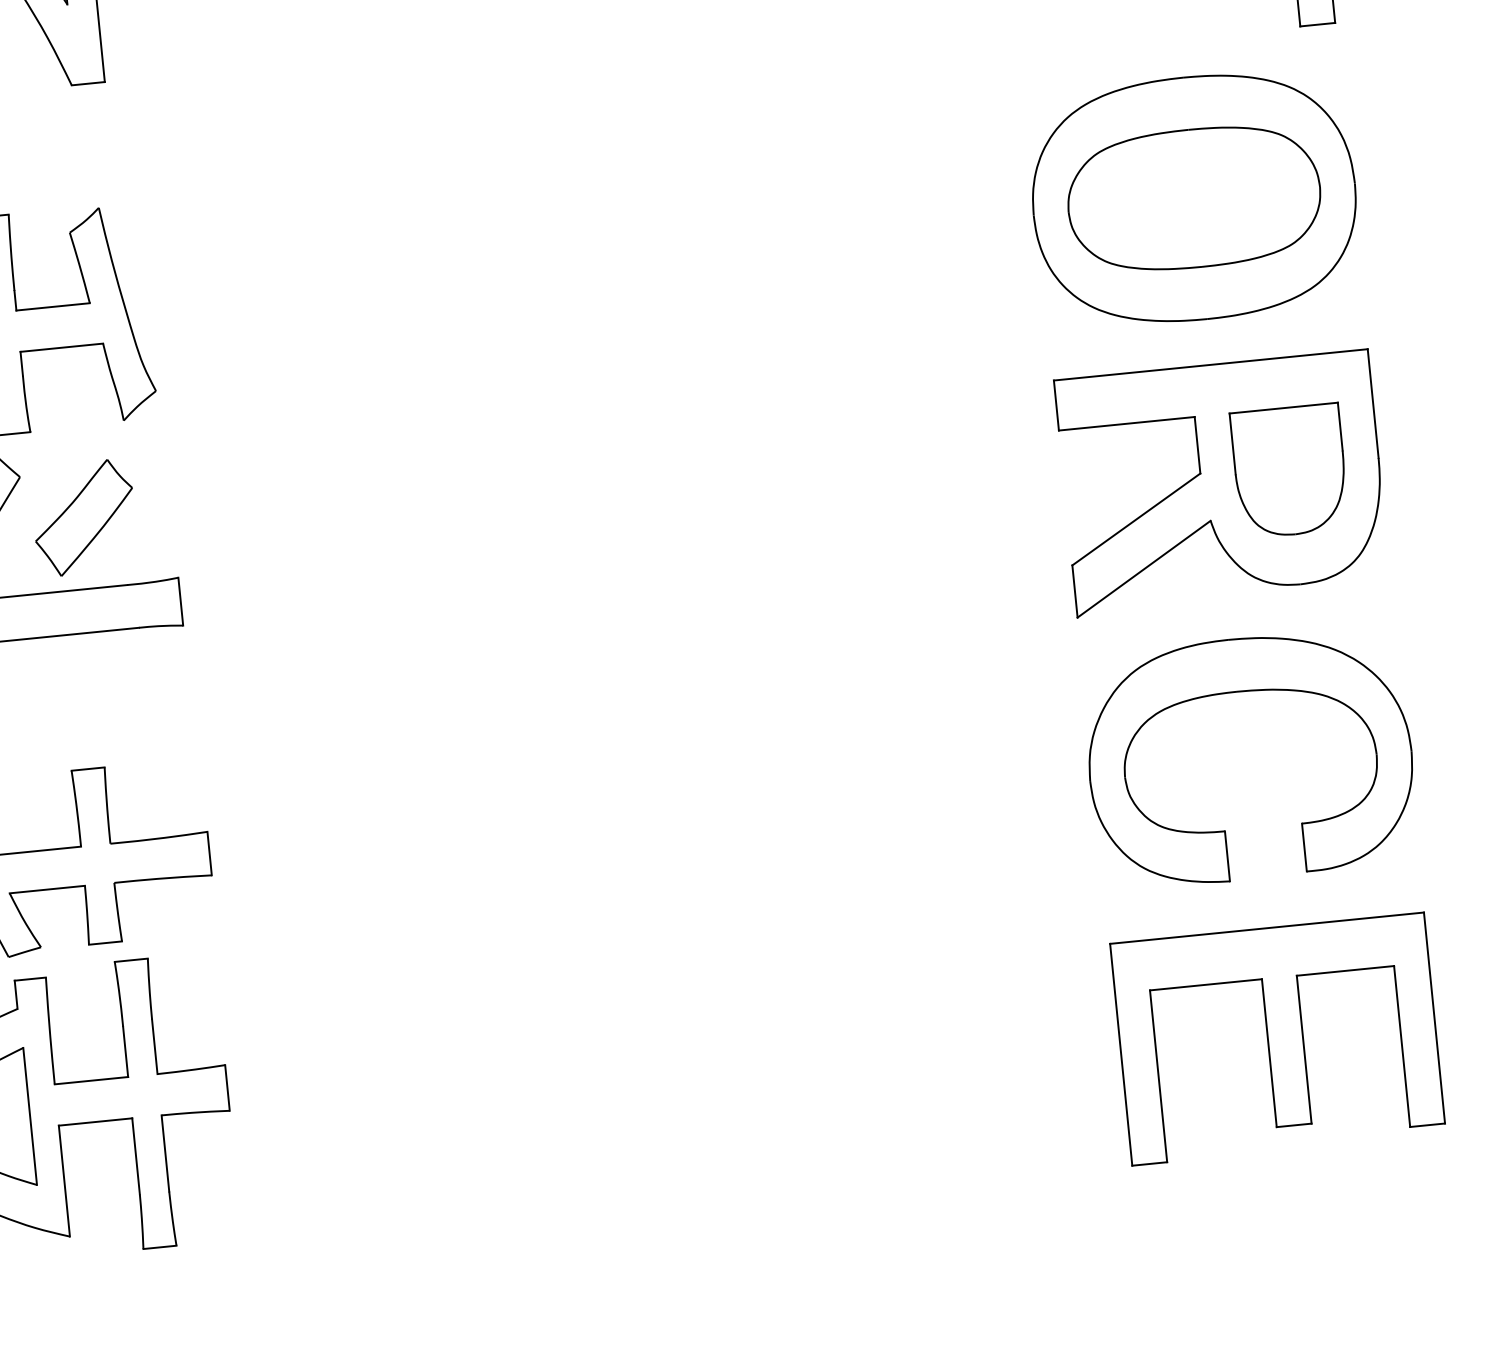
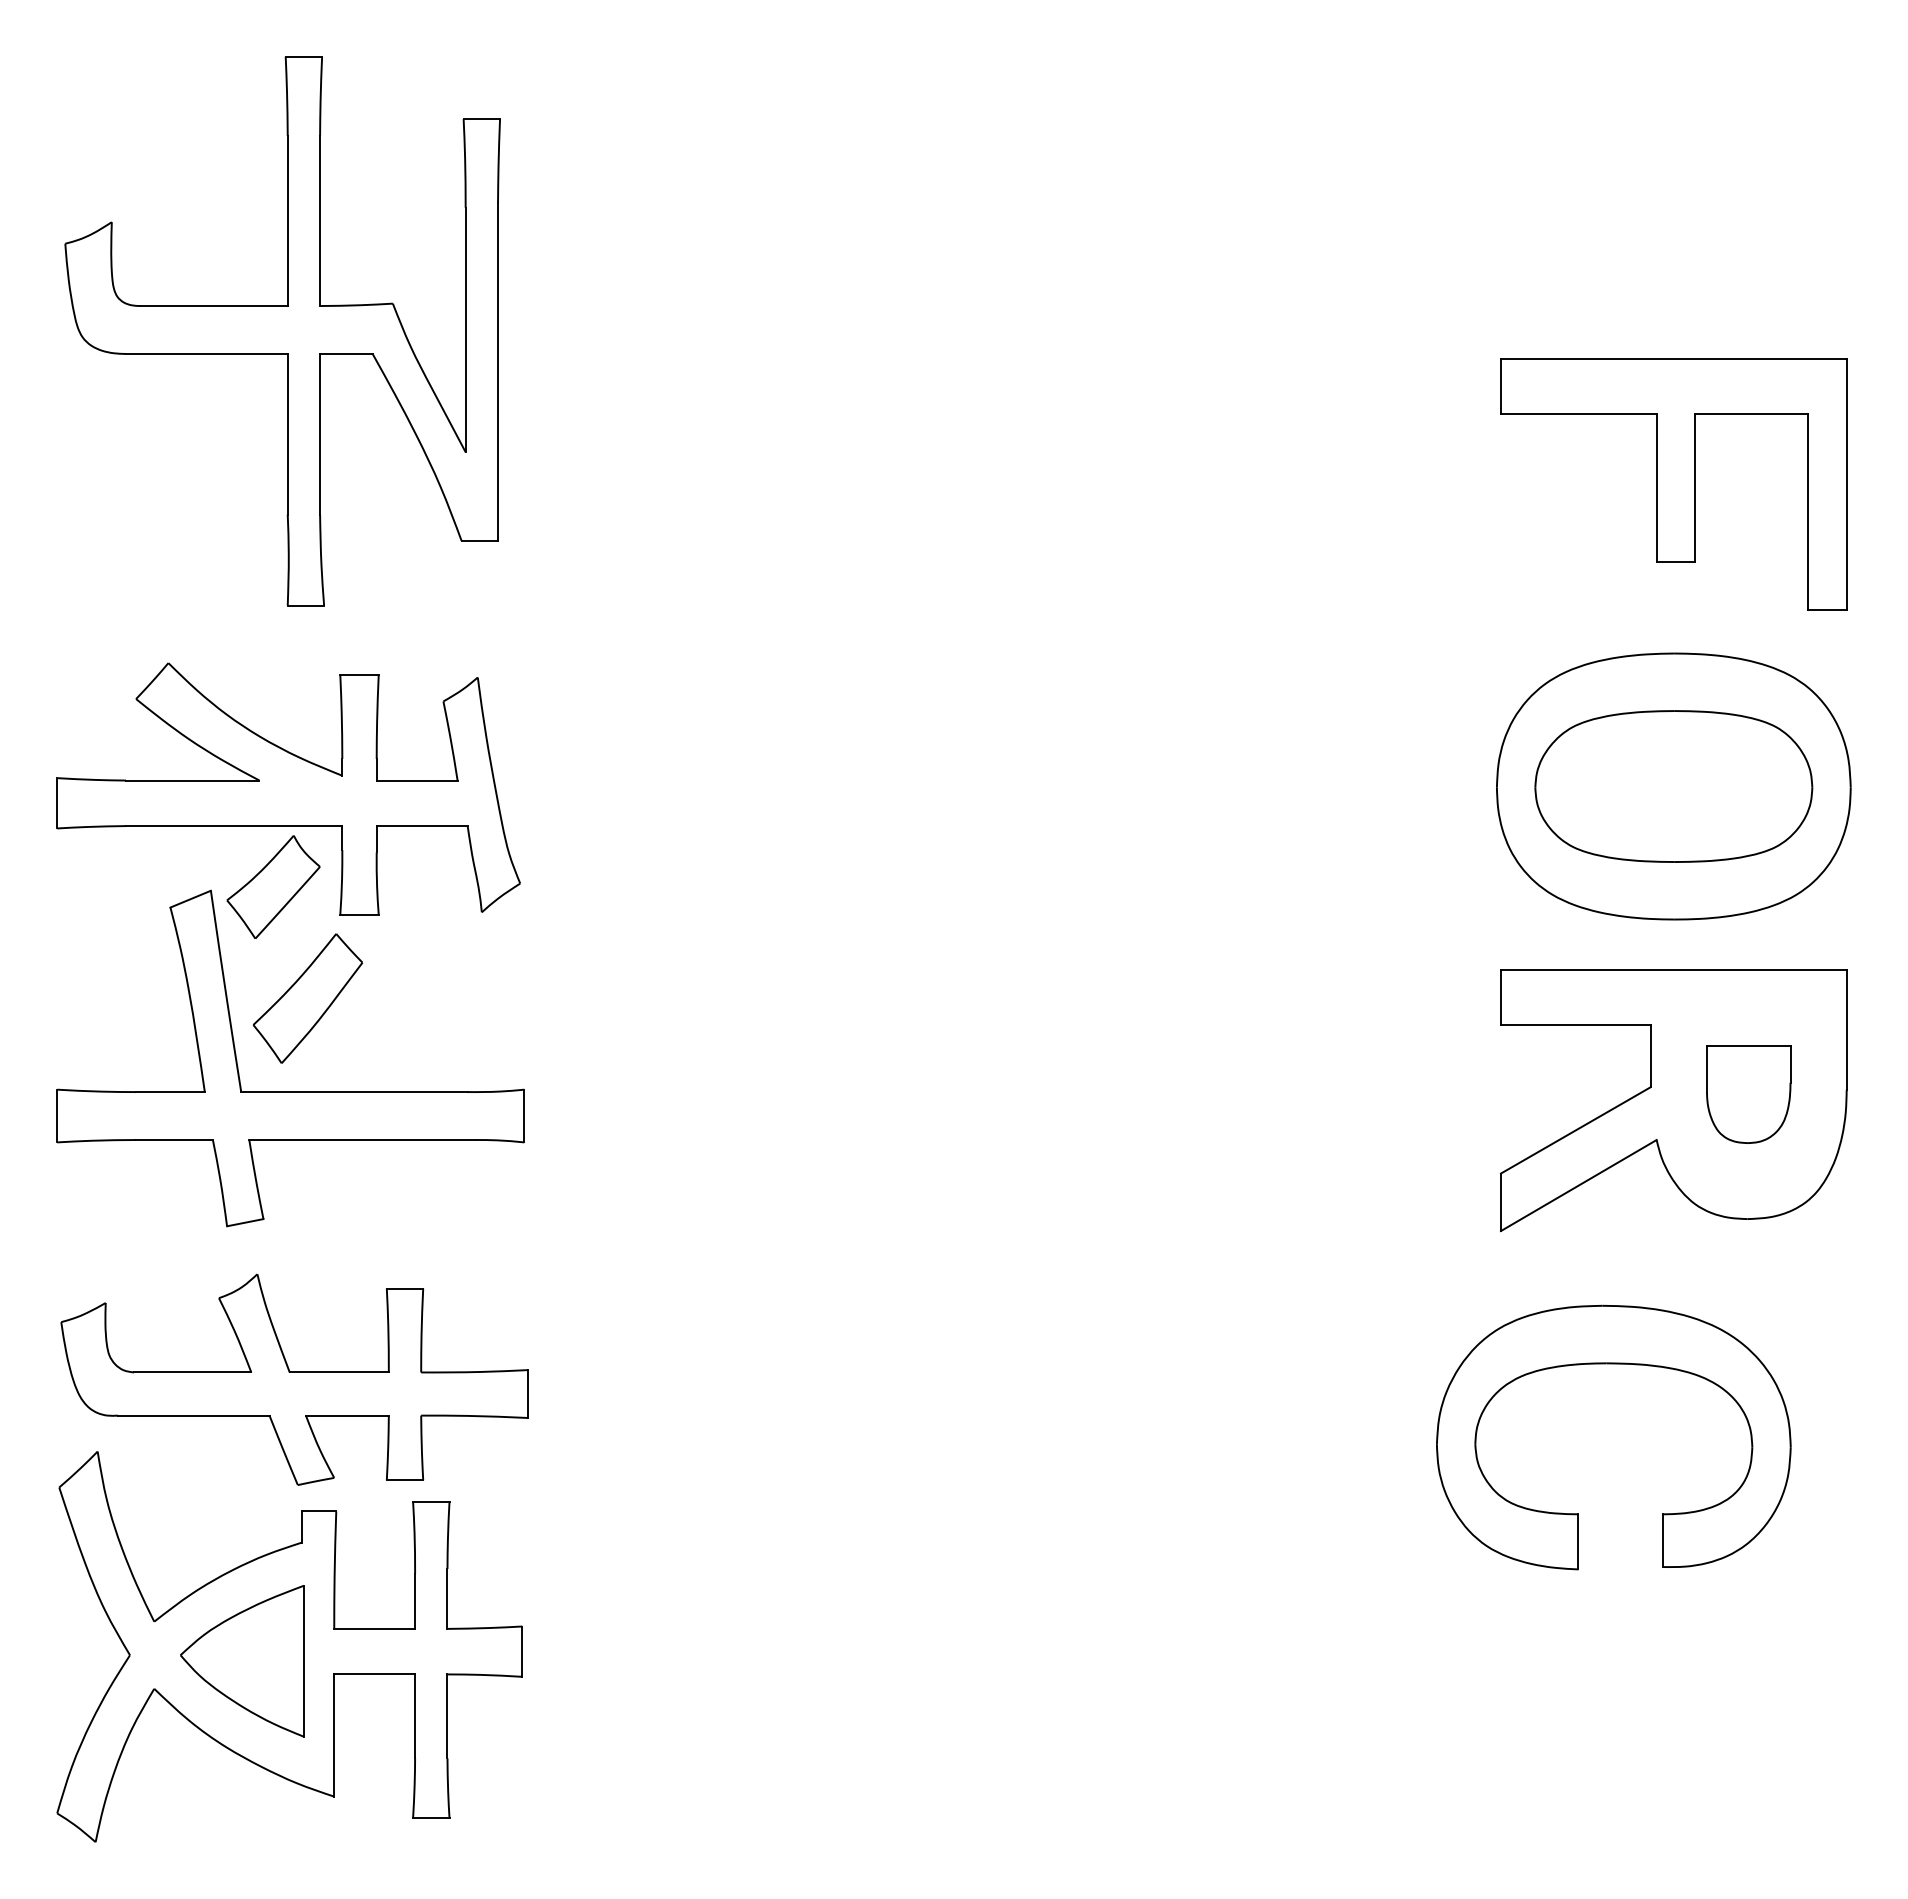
part: (1289, 471) -> (1748, 1094), size x0.7
part: (84, 517) -> (428, 1013), removed
part: (1243, 692) -> (1613, 1364), moved
part: (1277, 1038) -> (1673, 1712), removed

